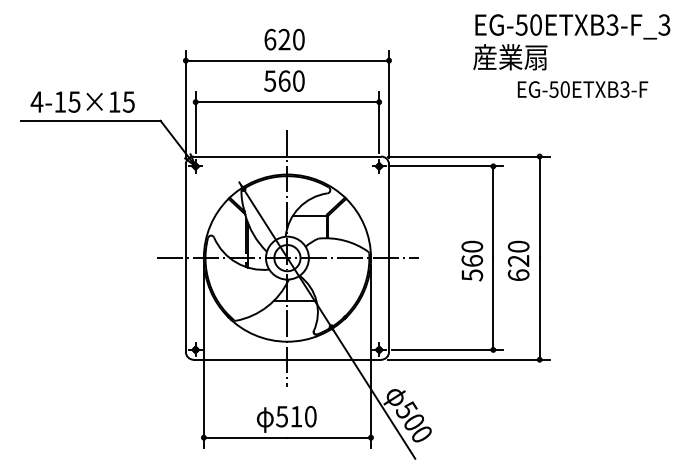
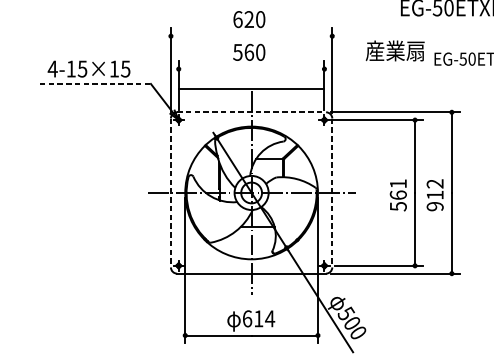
text: (510, 57) -> (395, 51), moved
line: (287, 60) -> (251, 36), removed
line: (287, 102) -> (251, 89), moved
line: (90, 120) -> (95, 83), solid -> dashed
line: (287, 156) -> (251, 112), solid -> dashed
text: (472, 246) -> (398, 183), 560 -> 561
line: (185, 258) -> (170, 193), solid -> dashed
line: (389, 258) -> (332, 193), solid -> dashed
text: (518, 260) -> (435, 194), 620 -> 912
text: (296, 416) -> (258, 318), 510 -> 614

